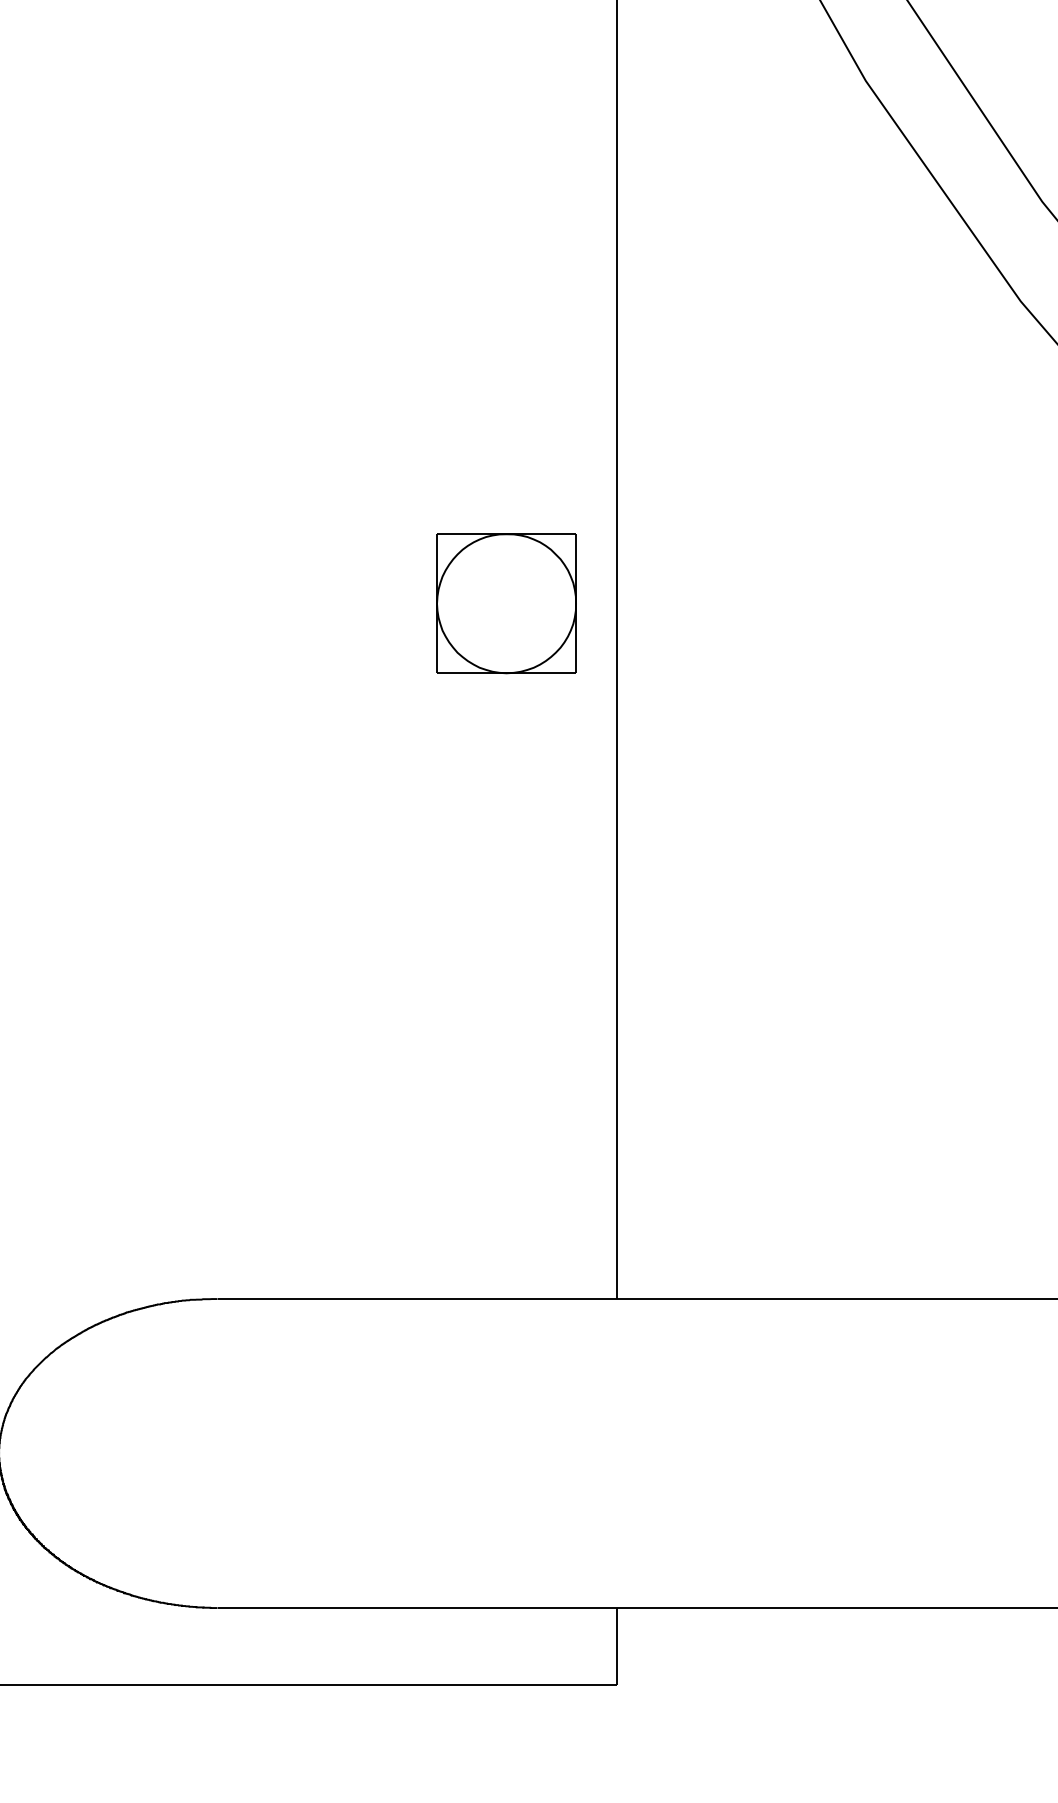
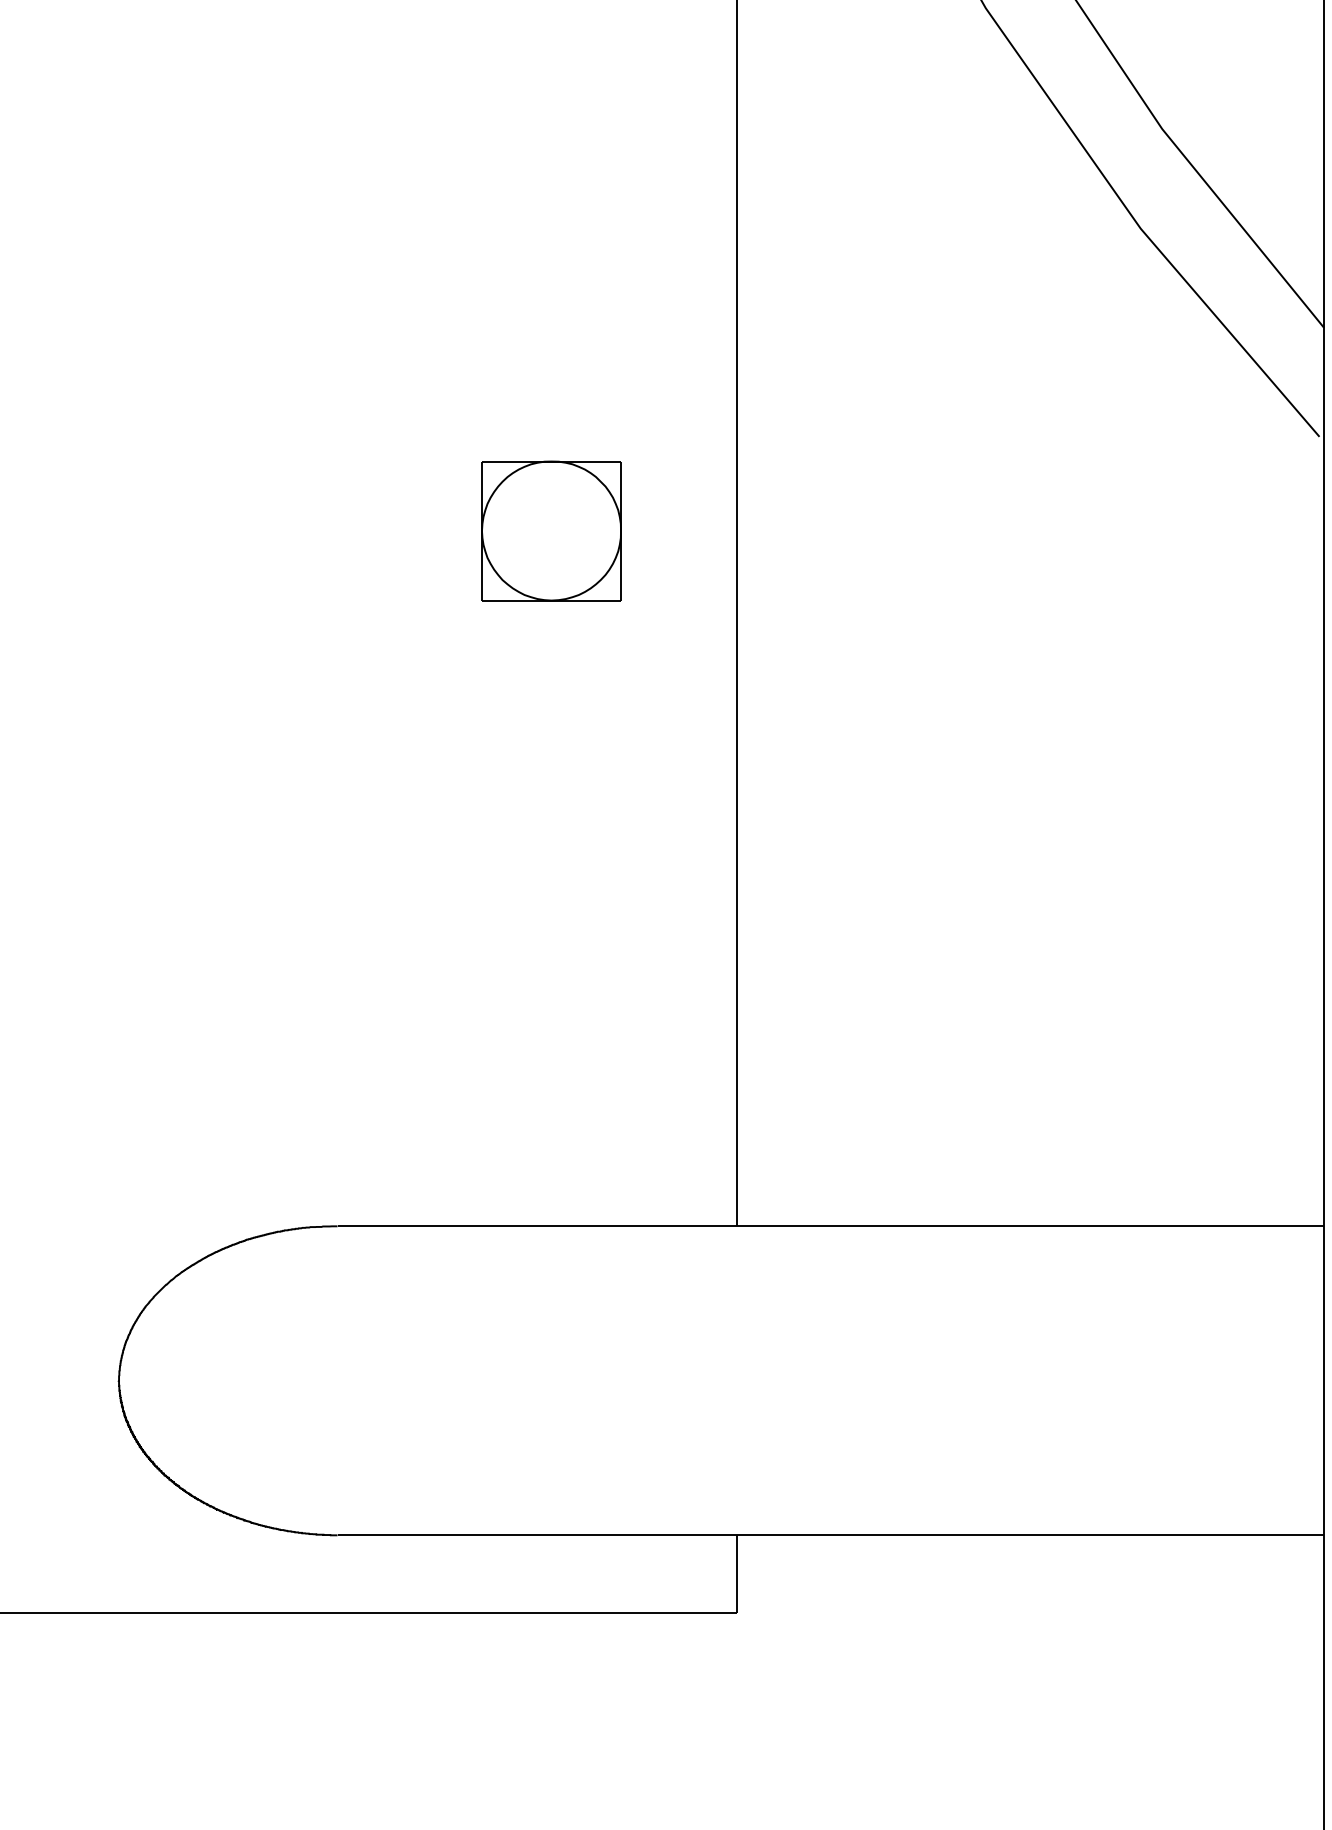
part: (506, 603) -> (551, 530), moved

